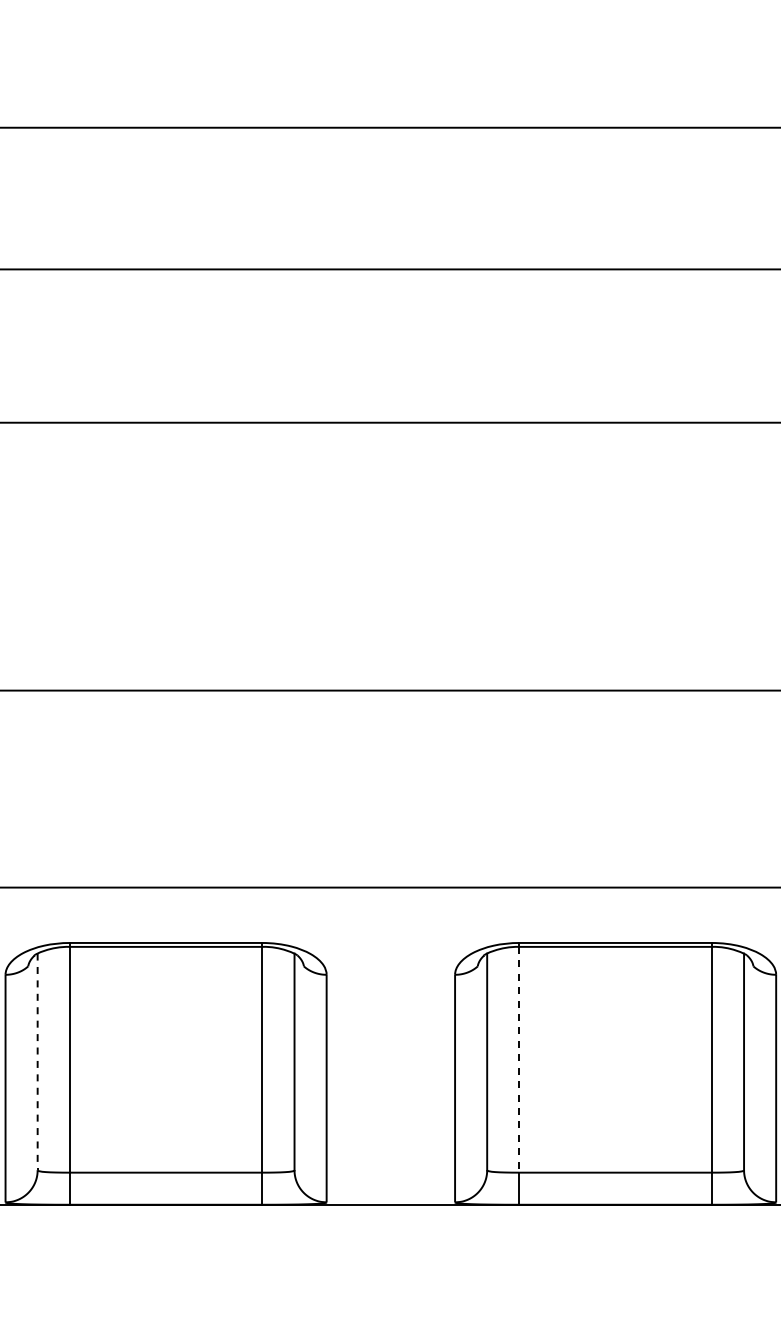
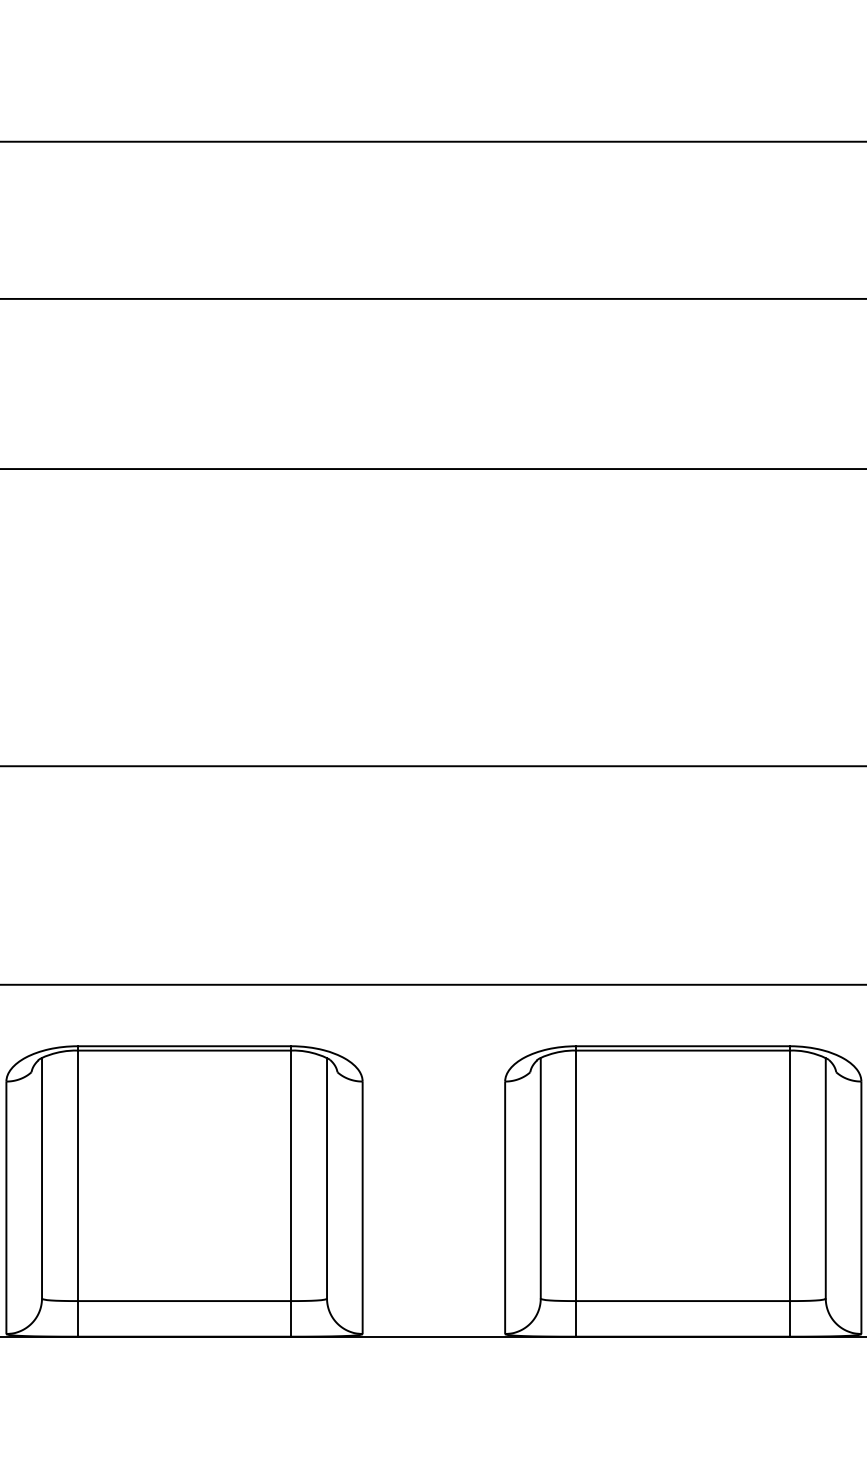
line: (519, 1059) -> (576, 1175), dashed -> solid
line: (37, 1062) -> (41, 1178), dashed -> solid

